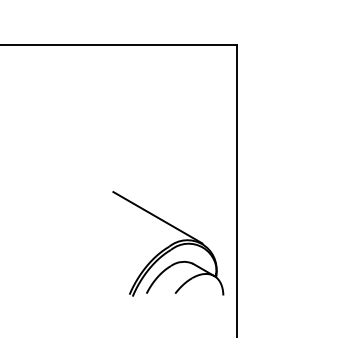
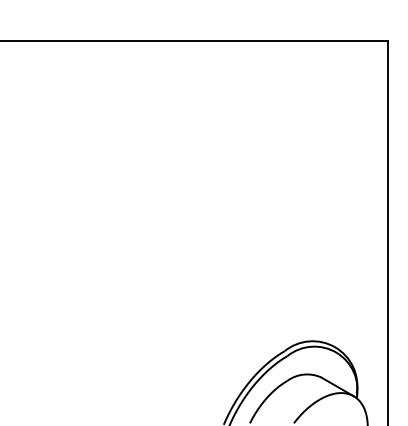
line: (157, 217) -> (266, 306), removed

